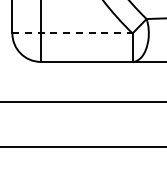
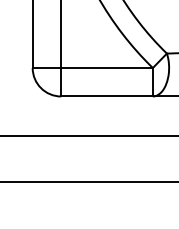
line: (73, 33) -> (93, 68), dashed -> solid

